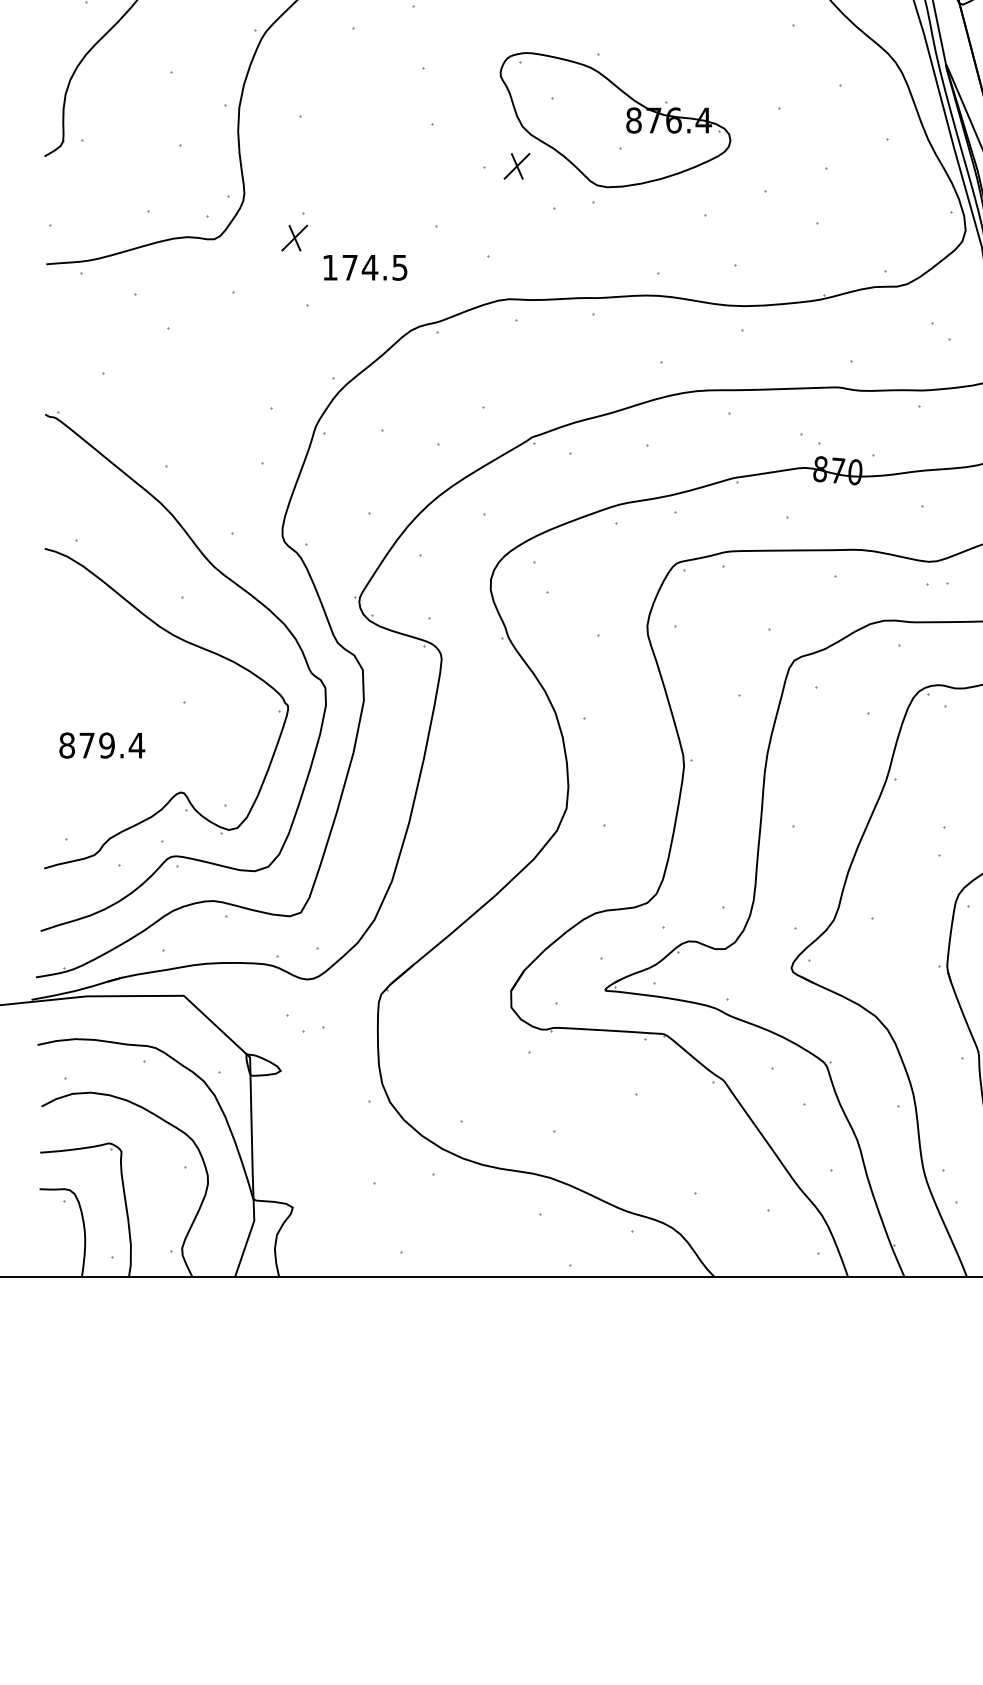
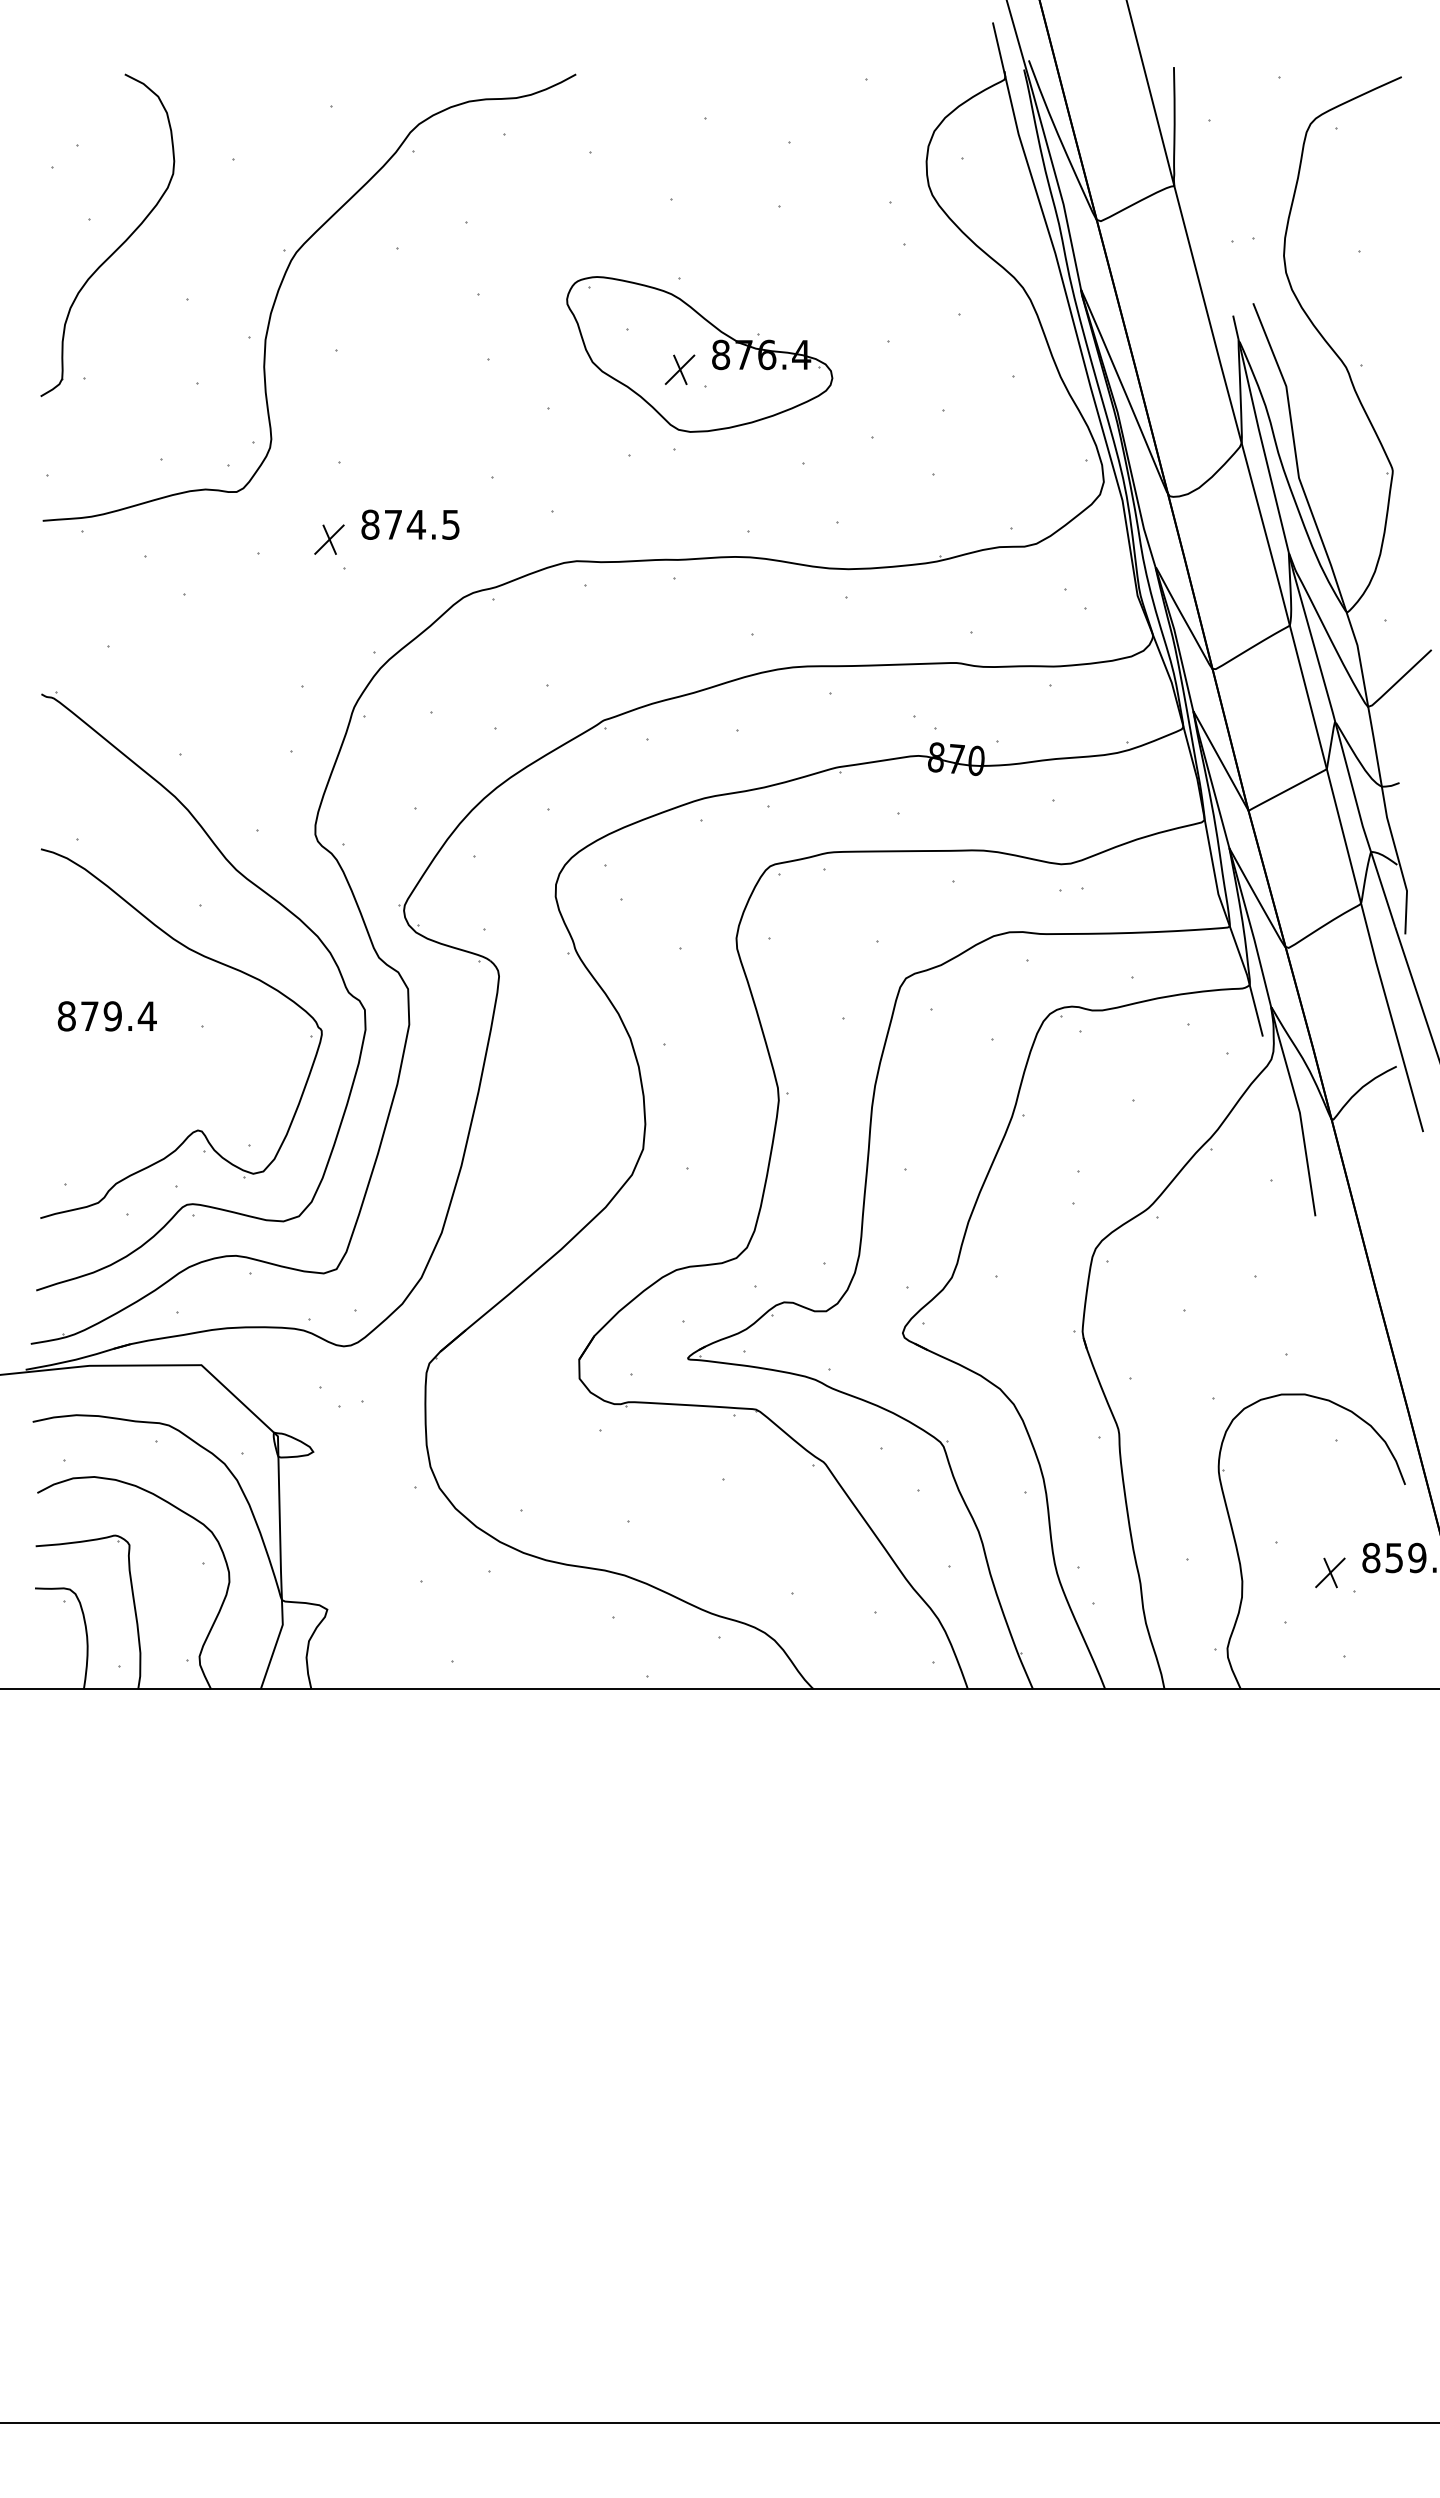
part: (516, 166) -> (679, 369), moved
part: (294, 237) -> (329, 539), moved
text: (330, 267) -> (370, 524), 174.5 -> 874.5
part: (101, 745) -> (106, 1016), moved

